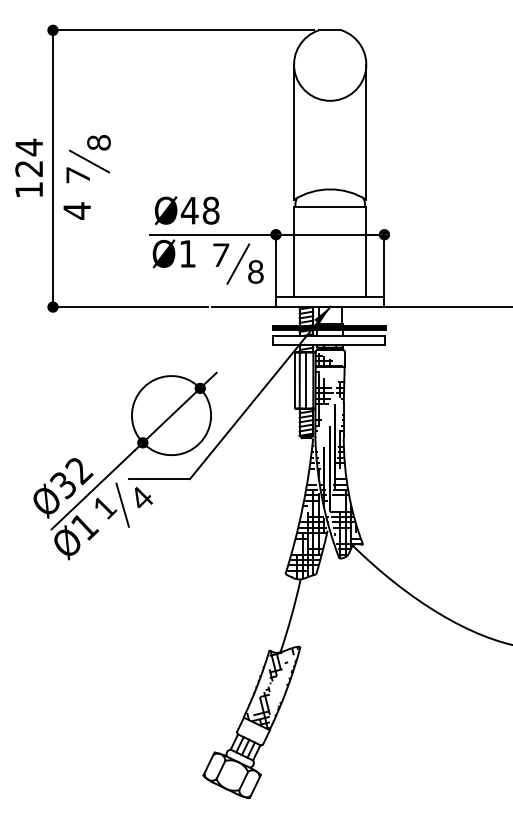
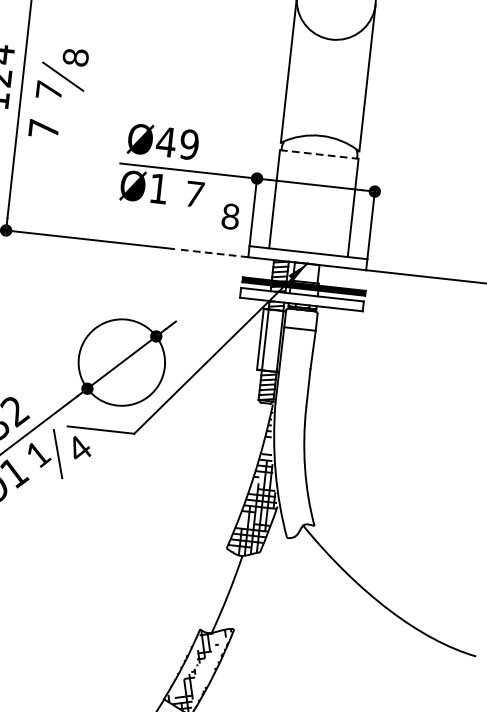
line: (330, 206) -> (319, 154), solid -> dashed
text: (76, 210) -> (43, 128), 4 -> 7
text: (210, 210) -> (188, 144), Ø48 -> Ø49
line: (238, 263) -> (212, 205), removed
line: (244, 307) -> (214, 253), solid -> dashed
line: (306, 380) -> (272, 340), removed
hatch: (338, 455) -> (298, 425), removed

